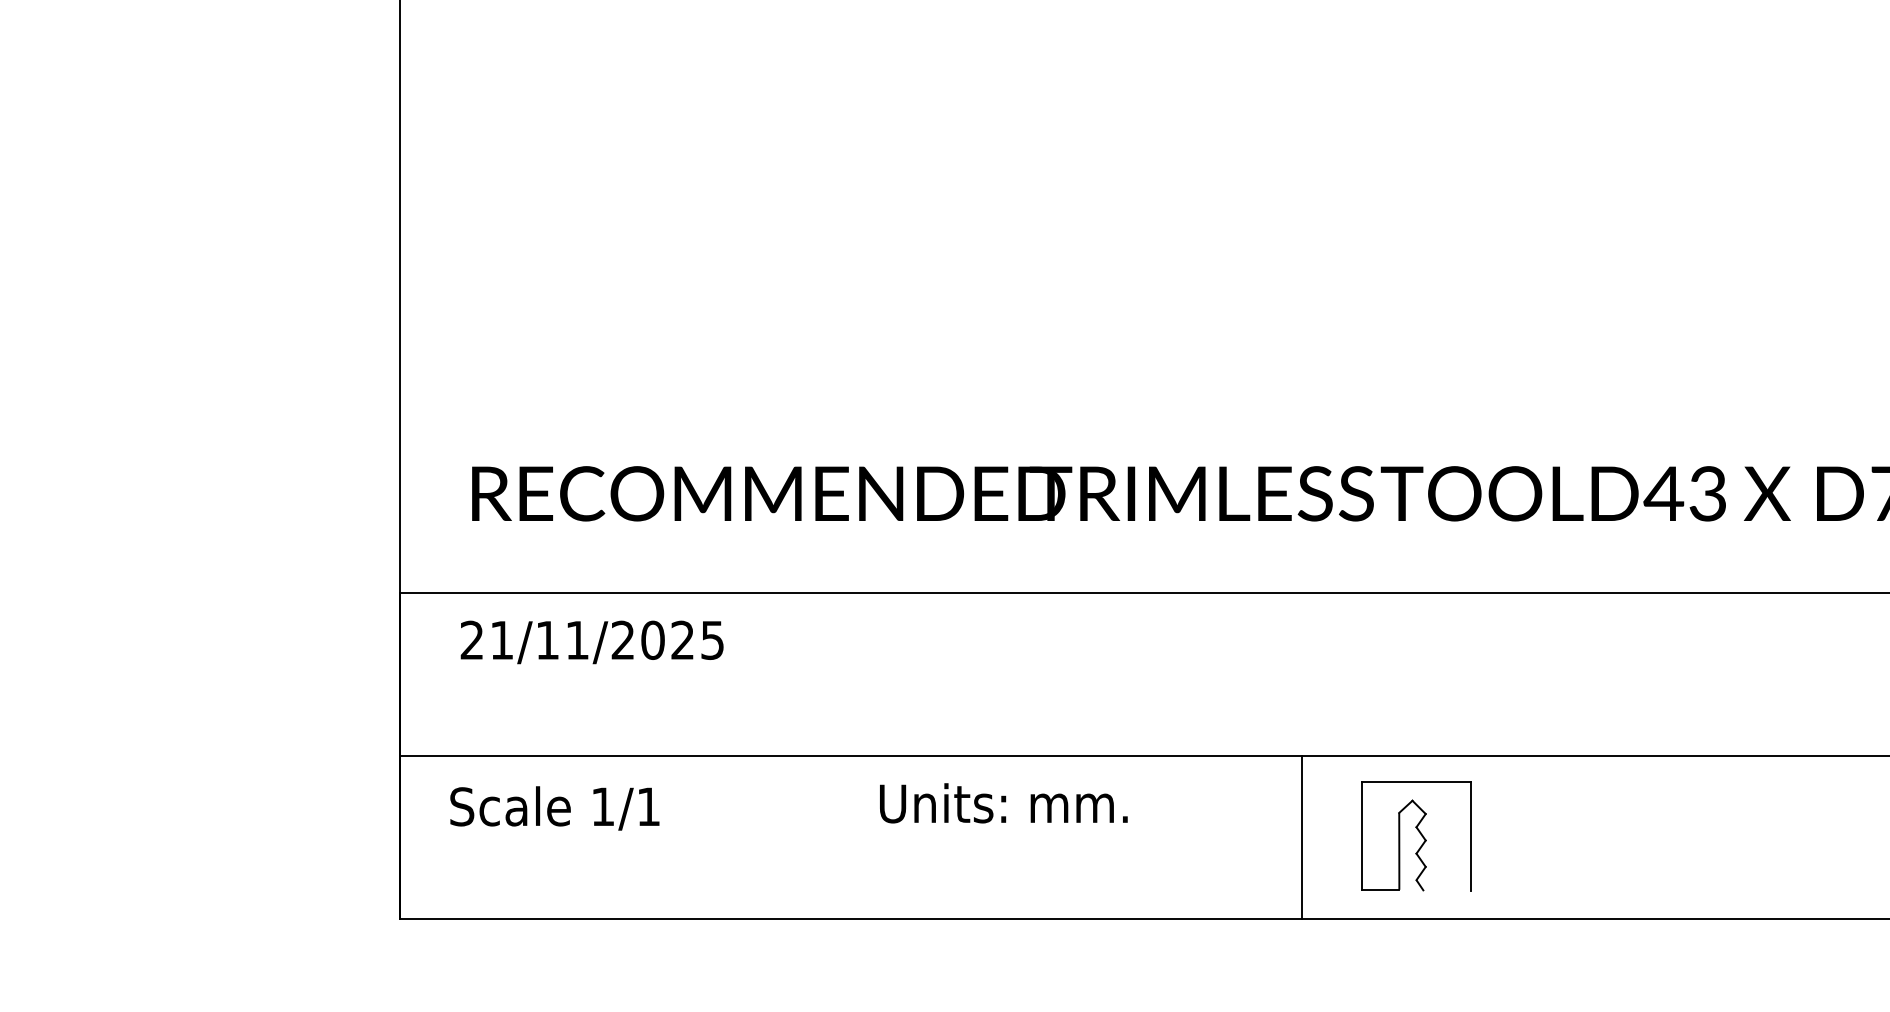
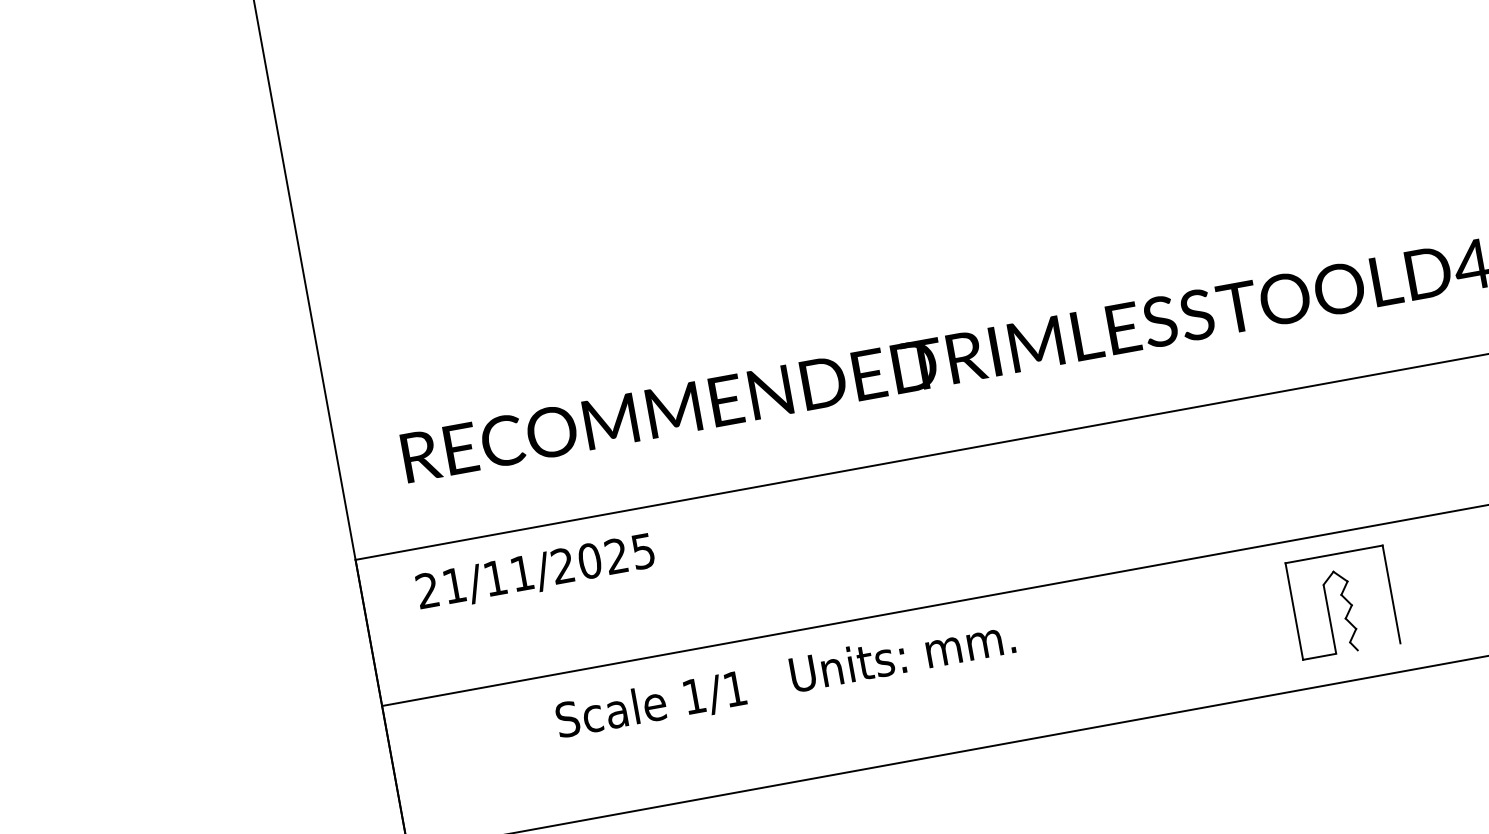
text: (1003, 803) -> (902, 655), moved
text: (554, 808) -> (650, 705), moved
part: (1416, 836) -> (1342, 603), moved
line: (1302, 837) -> (1204, 632), removed

